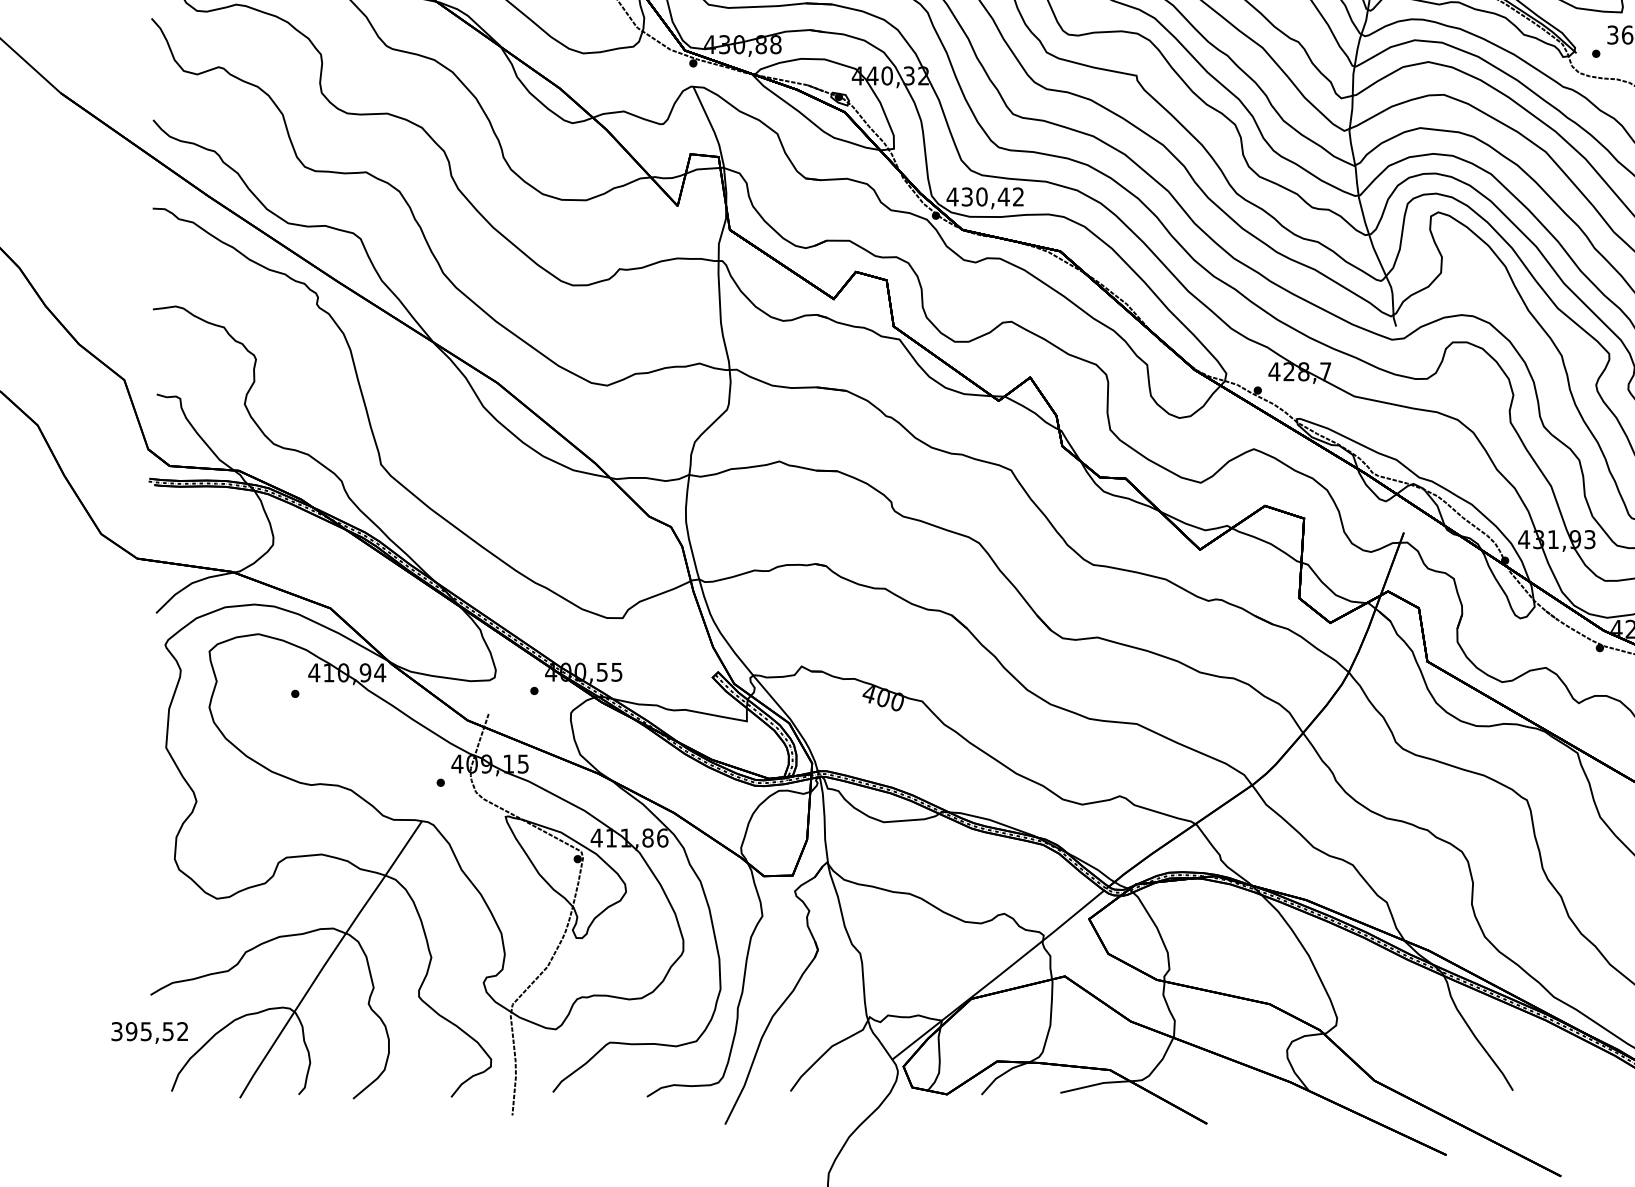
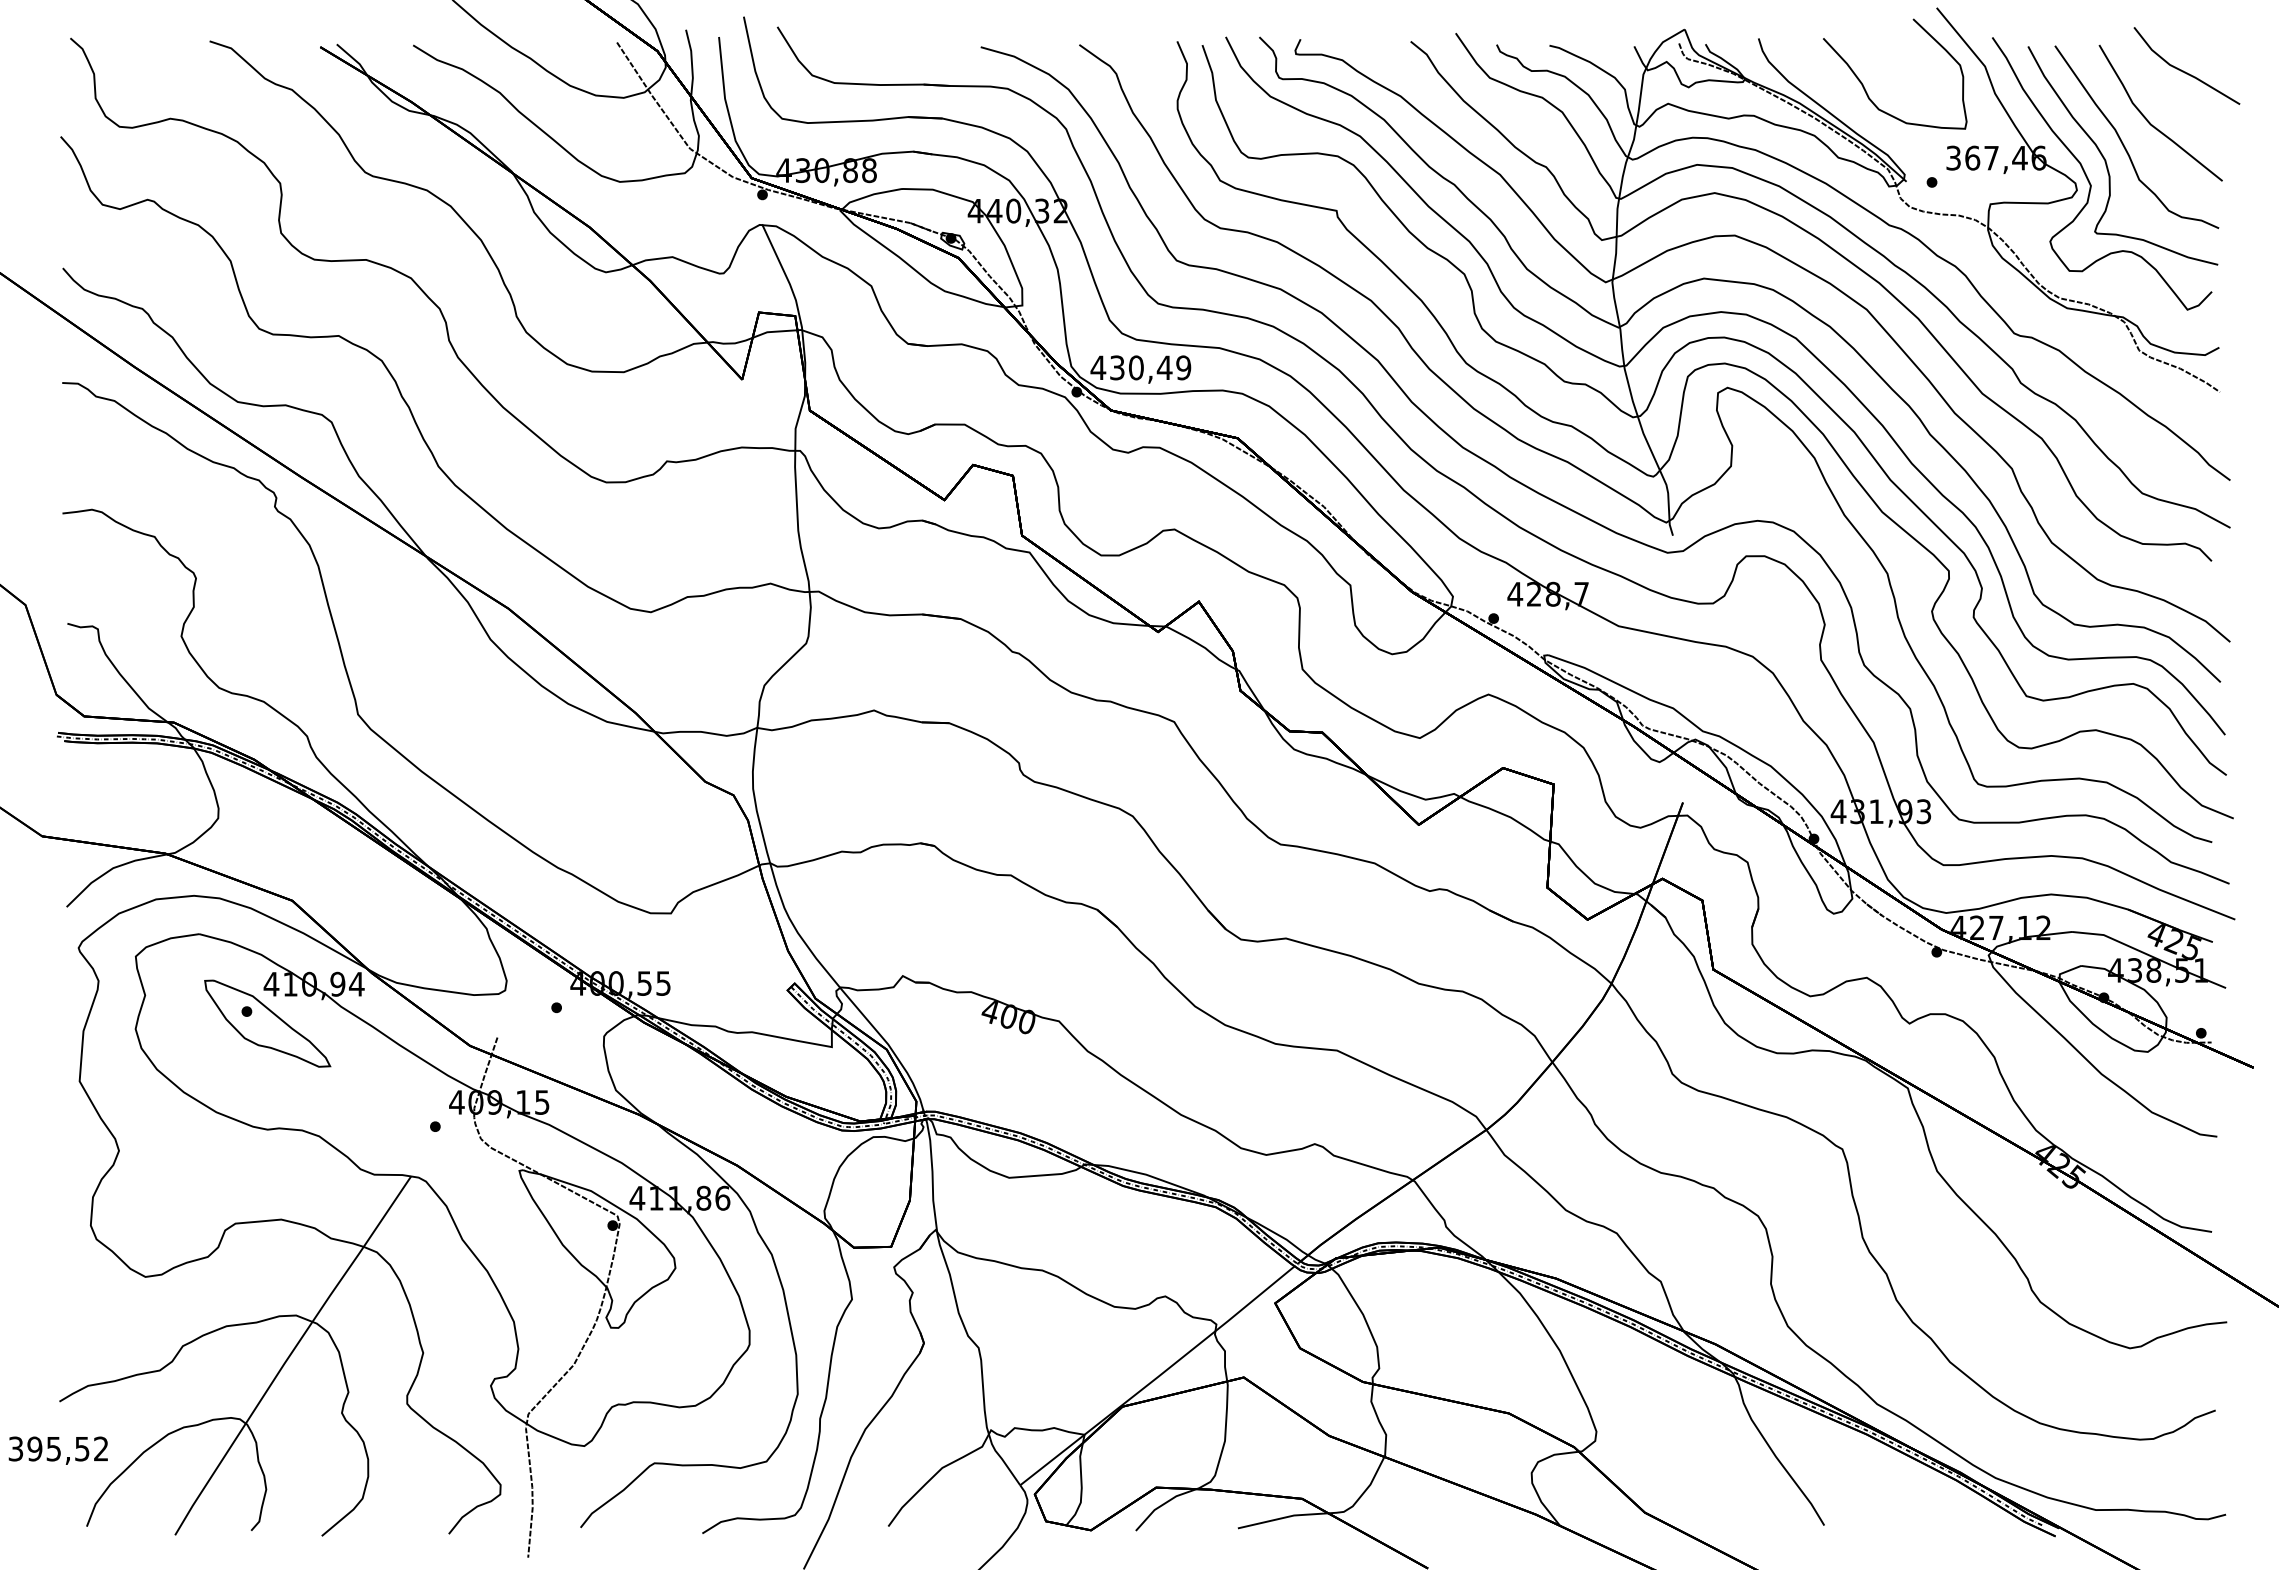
text: (1018, 196) -> (1183, 367), 430,42 -> 430,49
part: (311, 703) -> (267, 1023), added

